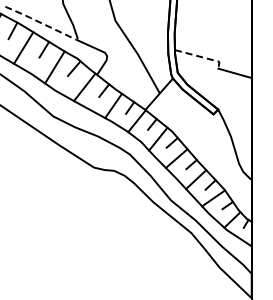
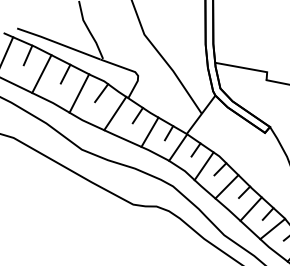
line: (39, 22) -> (57, 43), dashed -> solid
line: (201, 57) -> (246, 68), dashed -> solid

